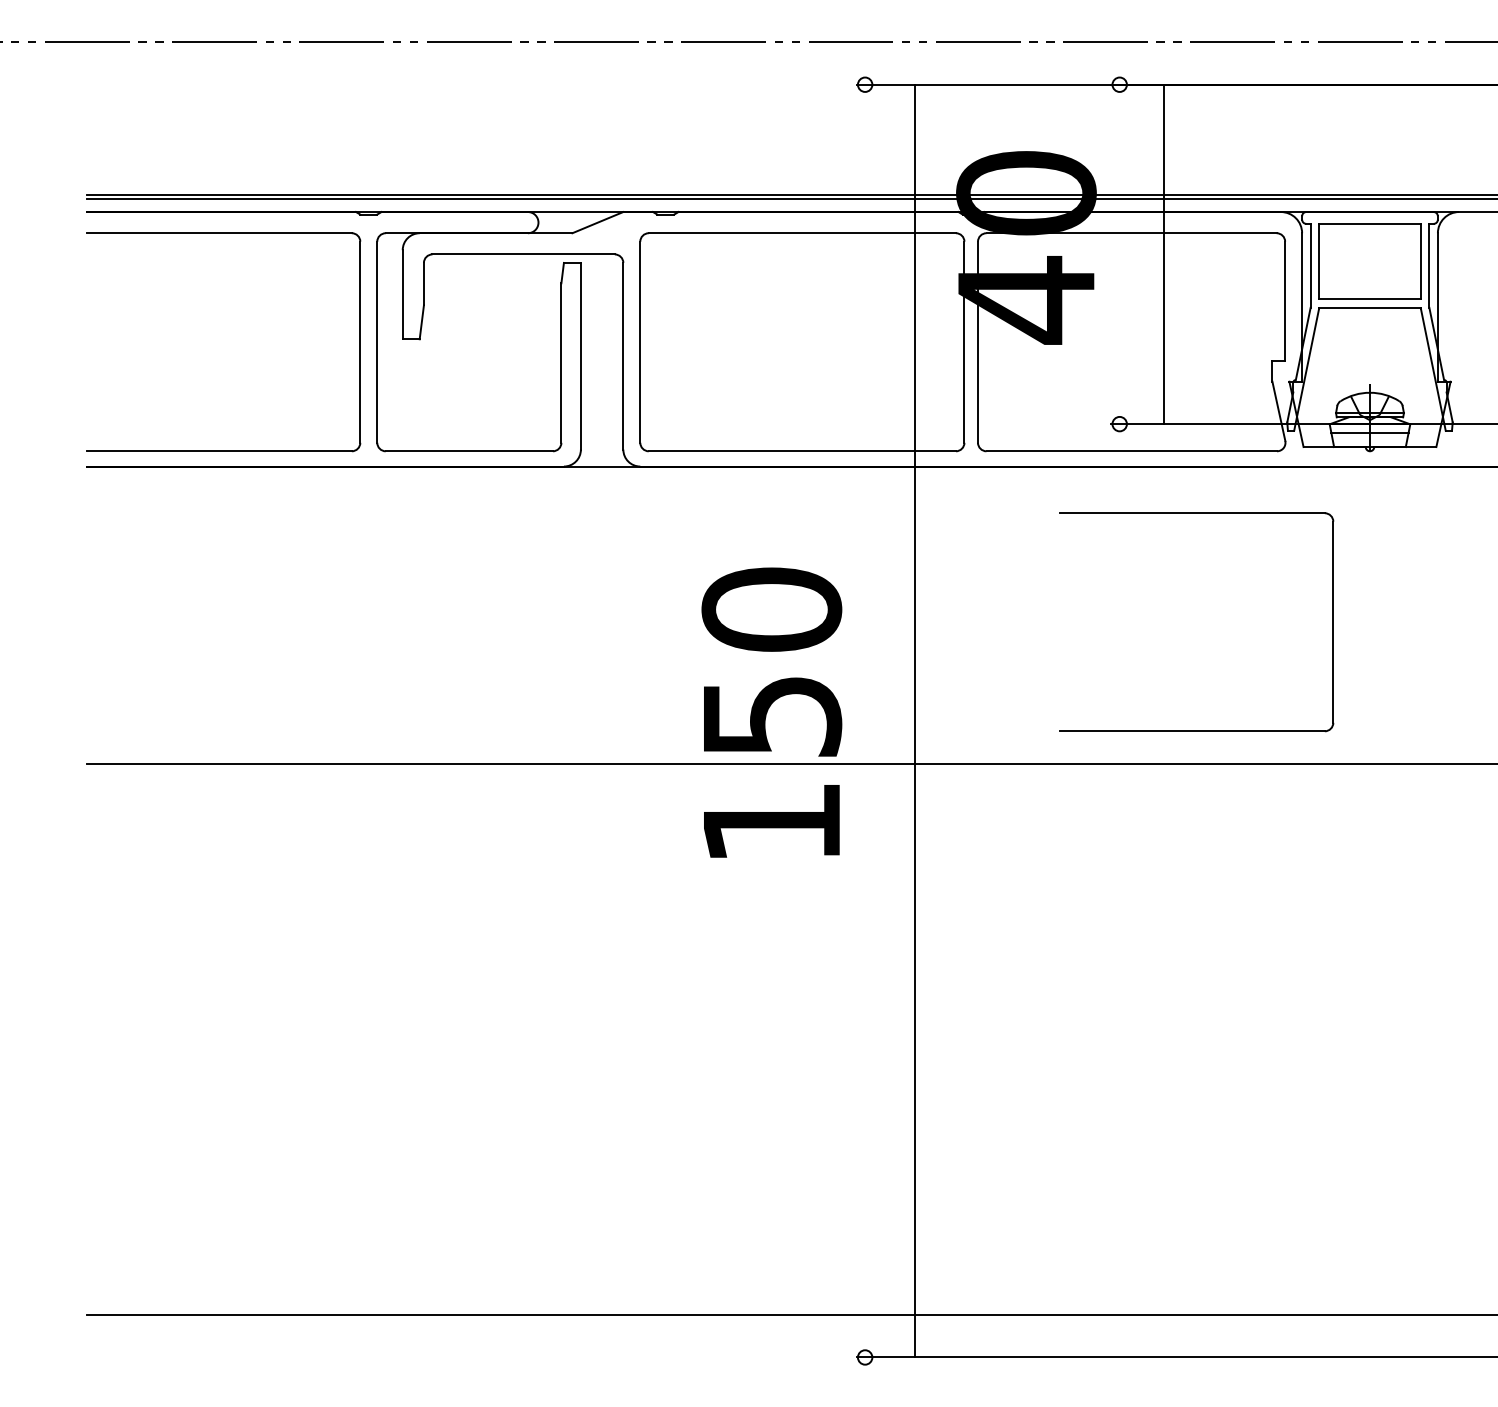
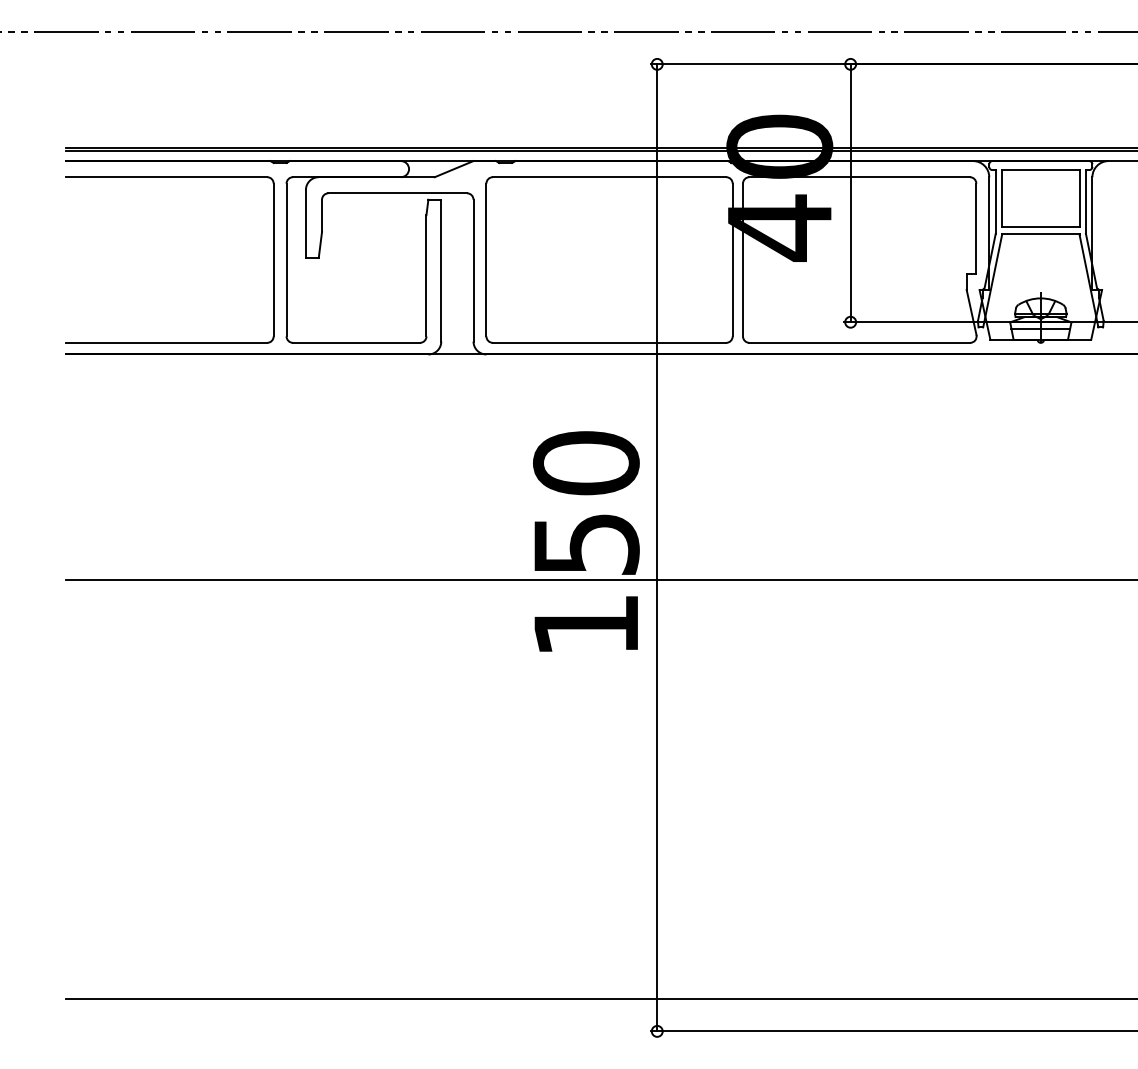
line: (1163, 254) -> (850, 193), moved
line: (915, 720) -> (657, 547), moved
part: (1196, 730) -> (909, 555), removed

